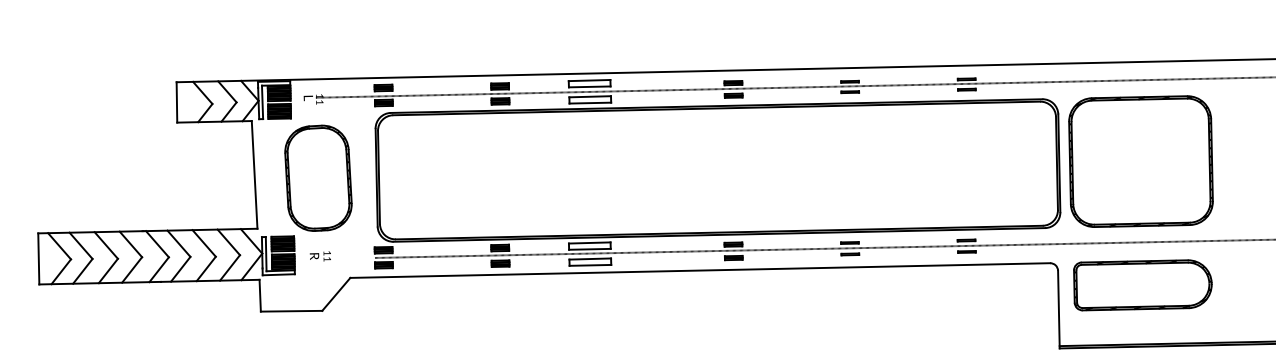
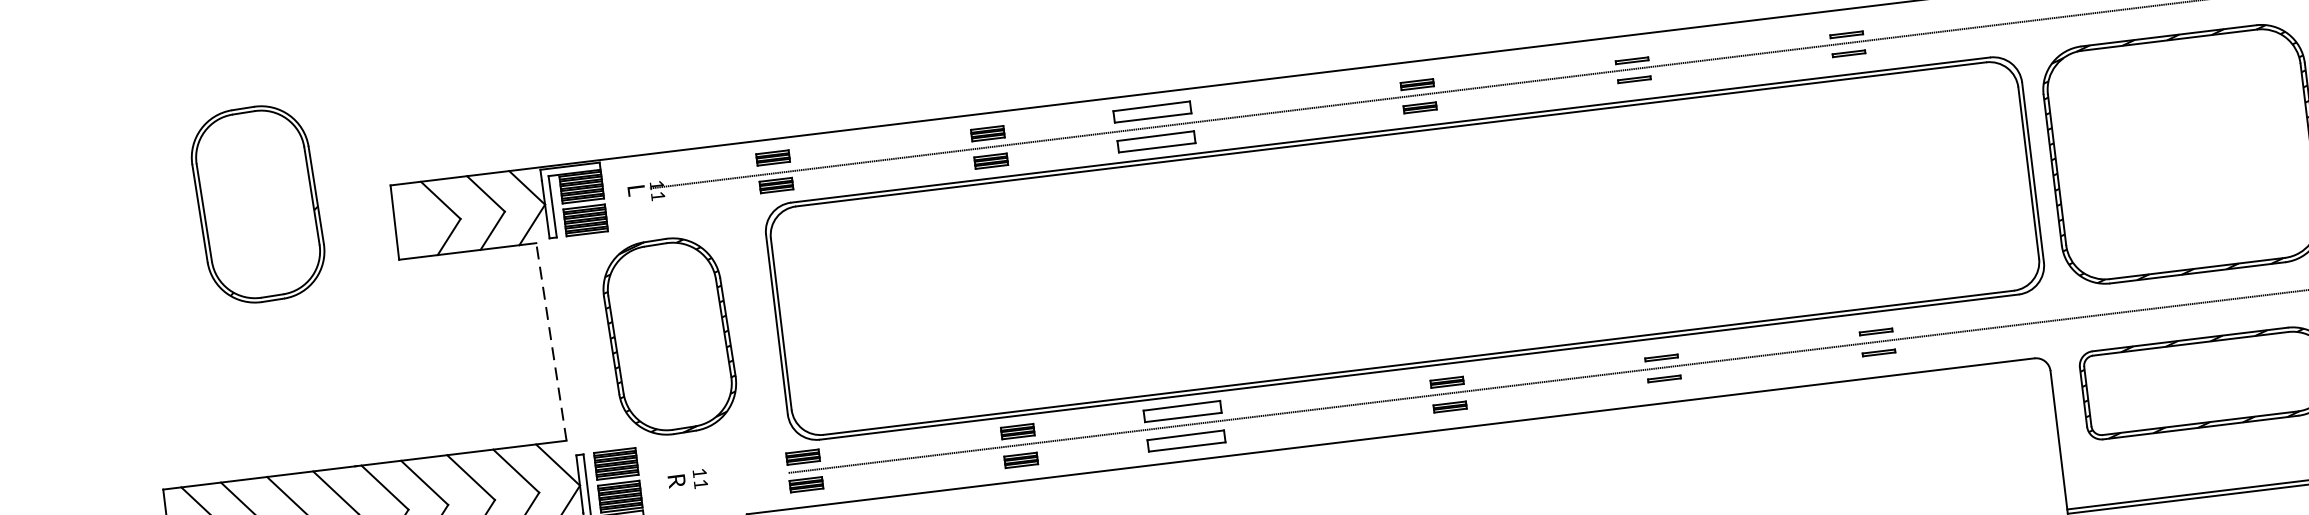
part: (104, 84) -> (257, 202), added
line: (254, 174) -> (551, 341), solid -> dashed

